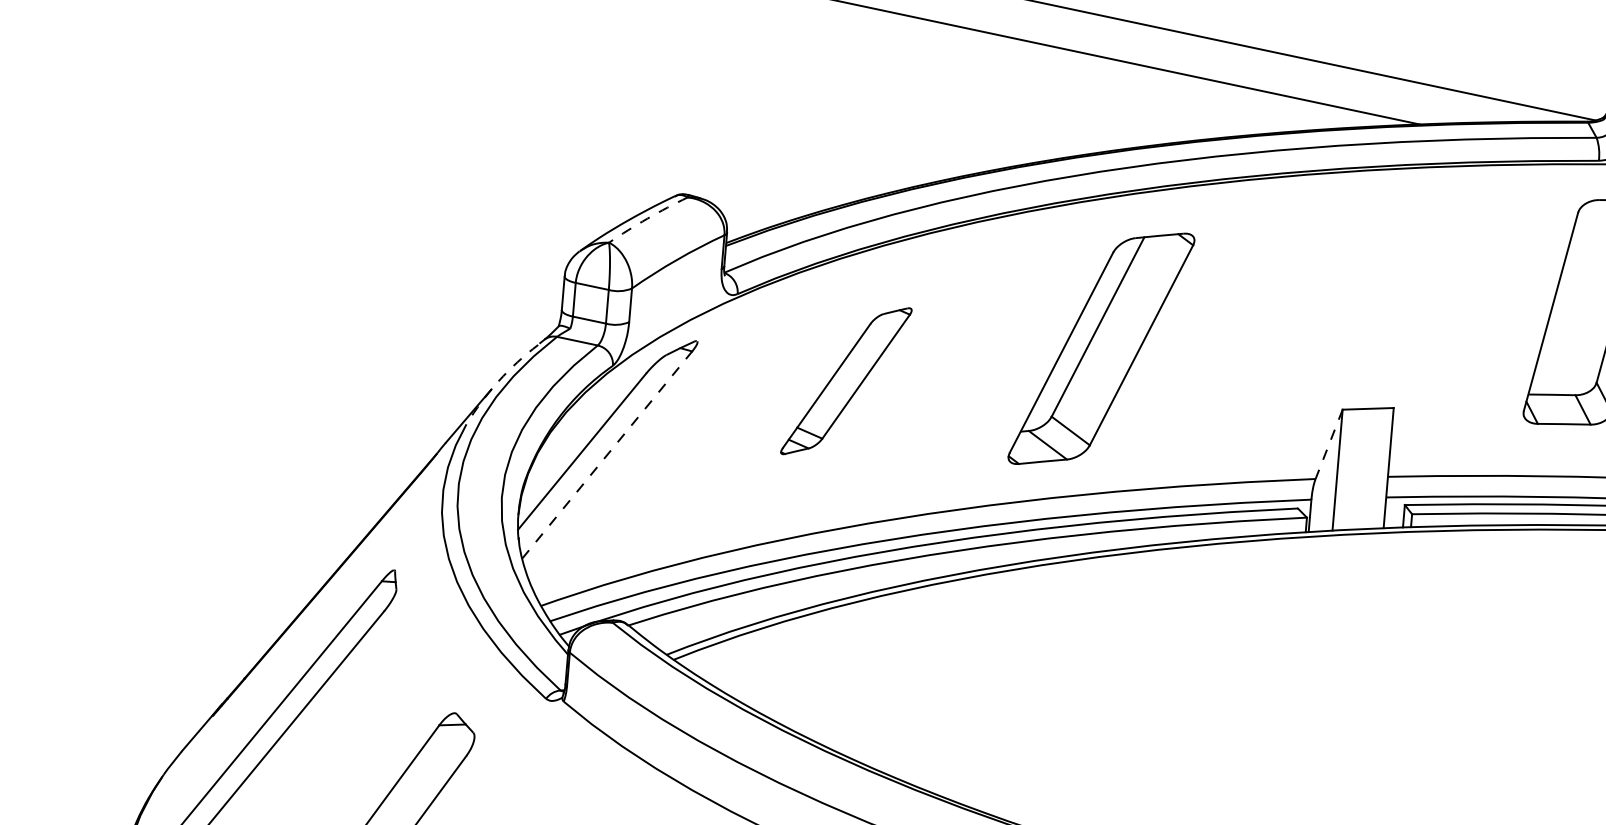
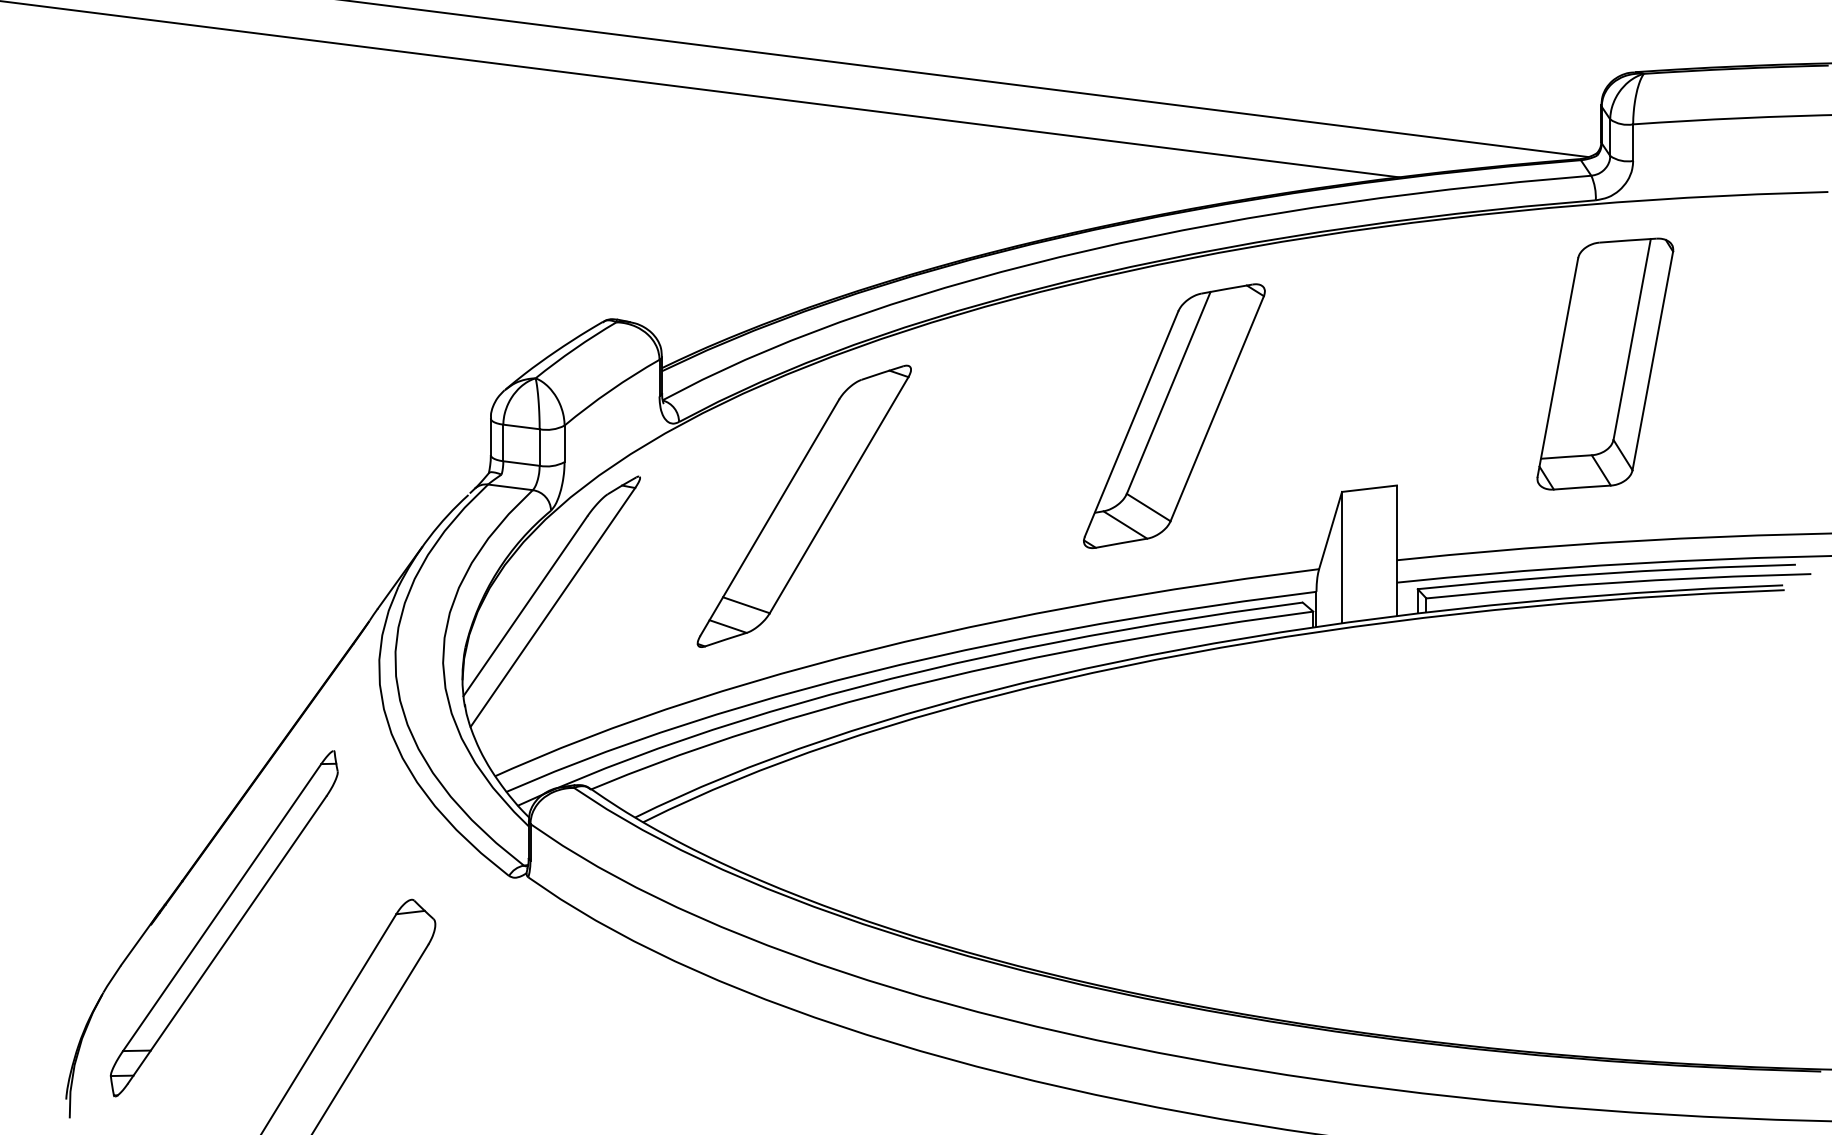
arc: (647, 218) -> (574, 348), dashed -> solid
part: (1101, 348) -> (1174, 415), moved
part: (845, 380) -> (803, 505), size x1.67
arc: (499, 381) -> (429, 537), dashed -> solid
line: (1328, 445) -> (1330, 531), dashed -> solid
line: (607, 455) -> (553, 607), dashed -> solid

